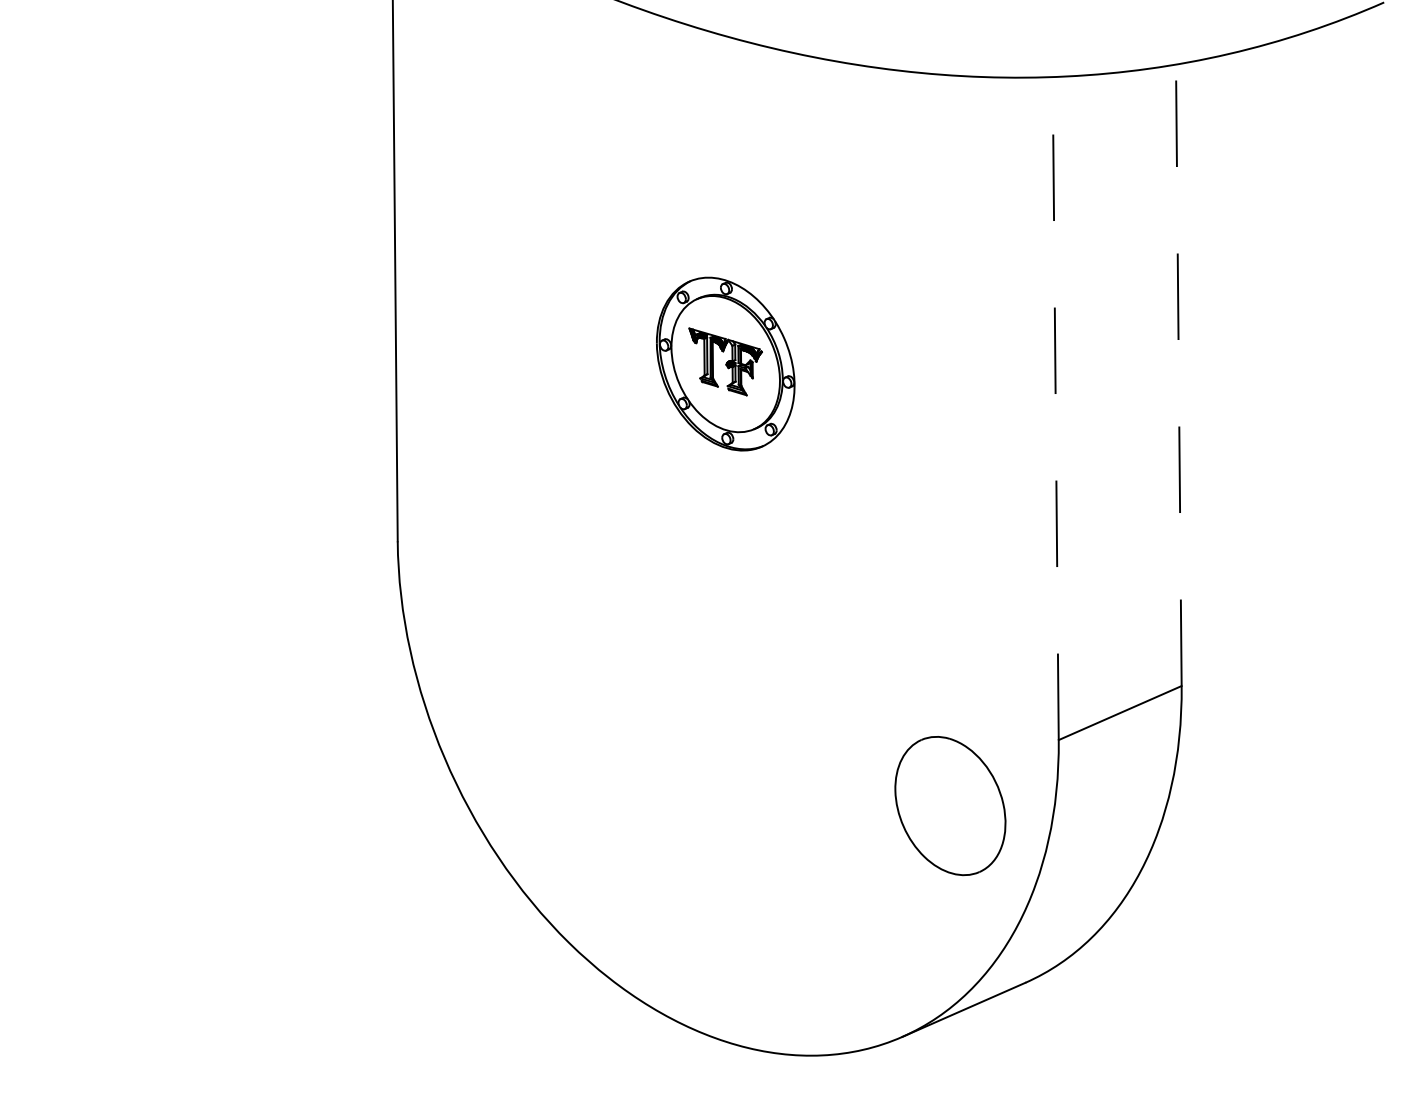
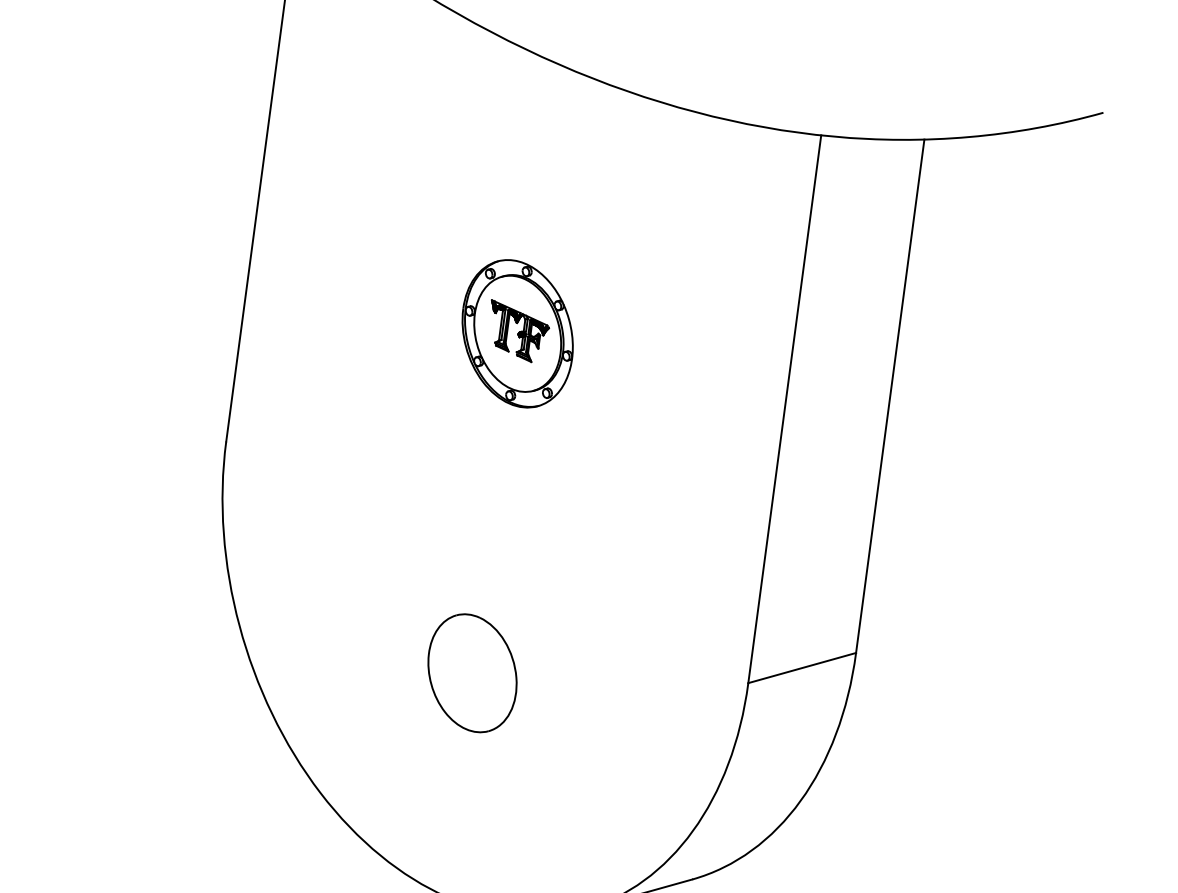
line: (1178, 375) -> (889, 396), dashed -> solid
line: (1055, 408) -> (784, 409), dashed -> solid
part: (950, 806) -> (472, 673), moved

